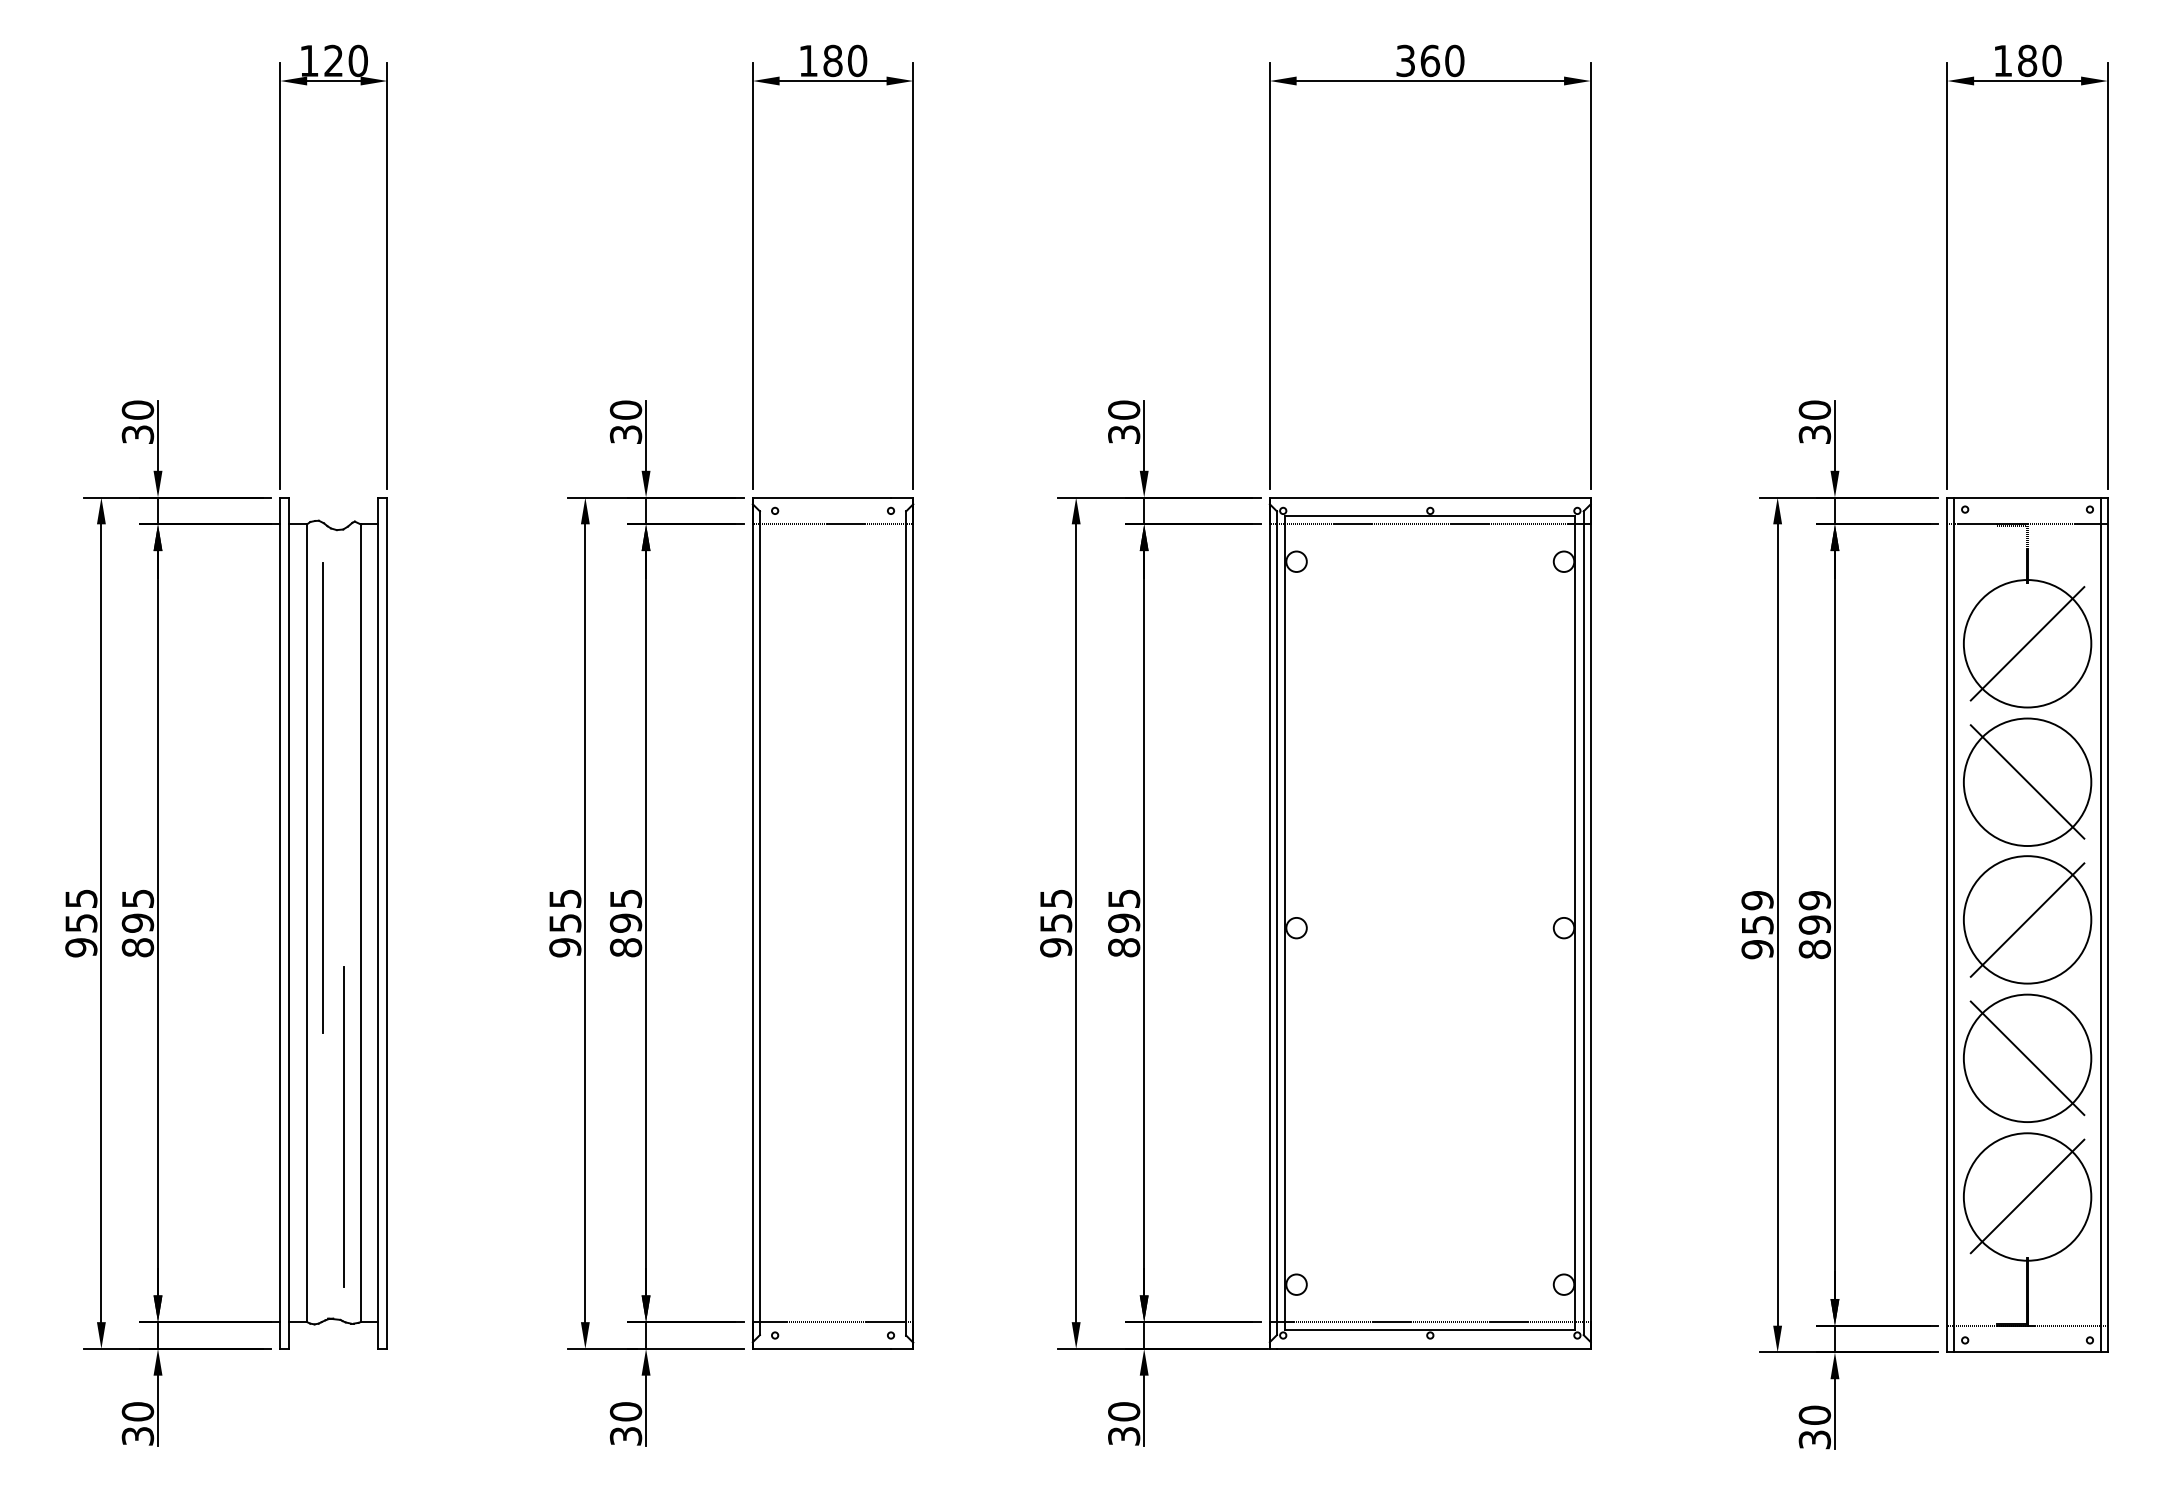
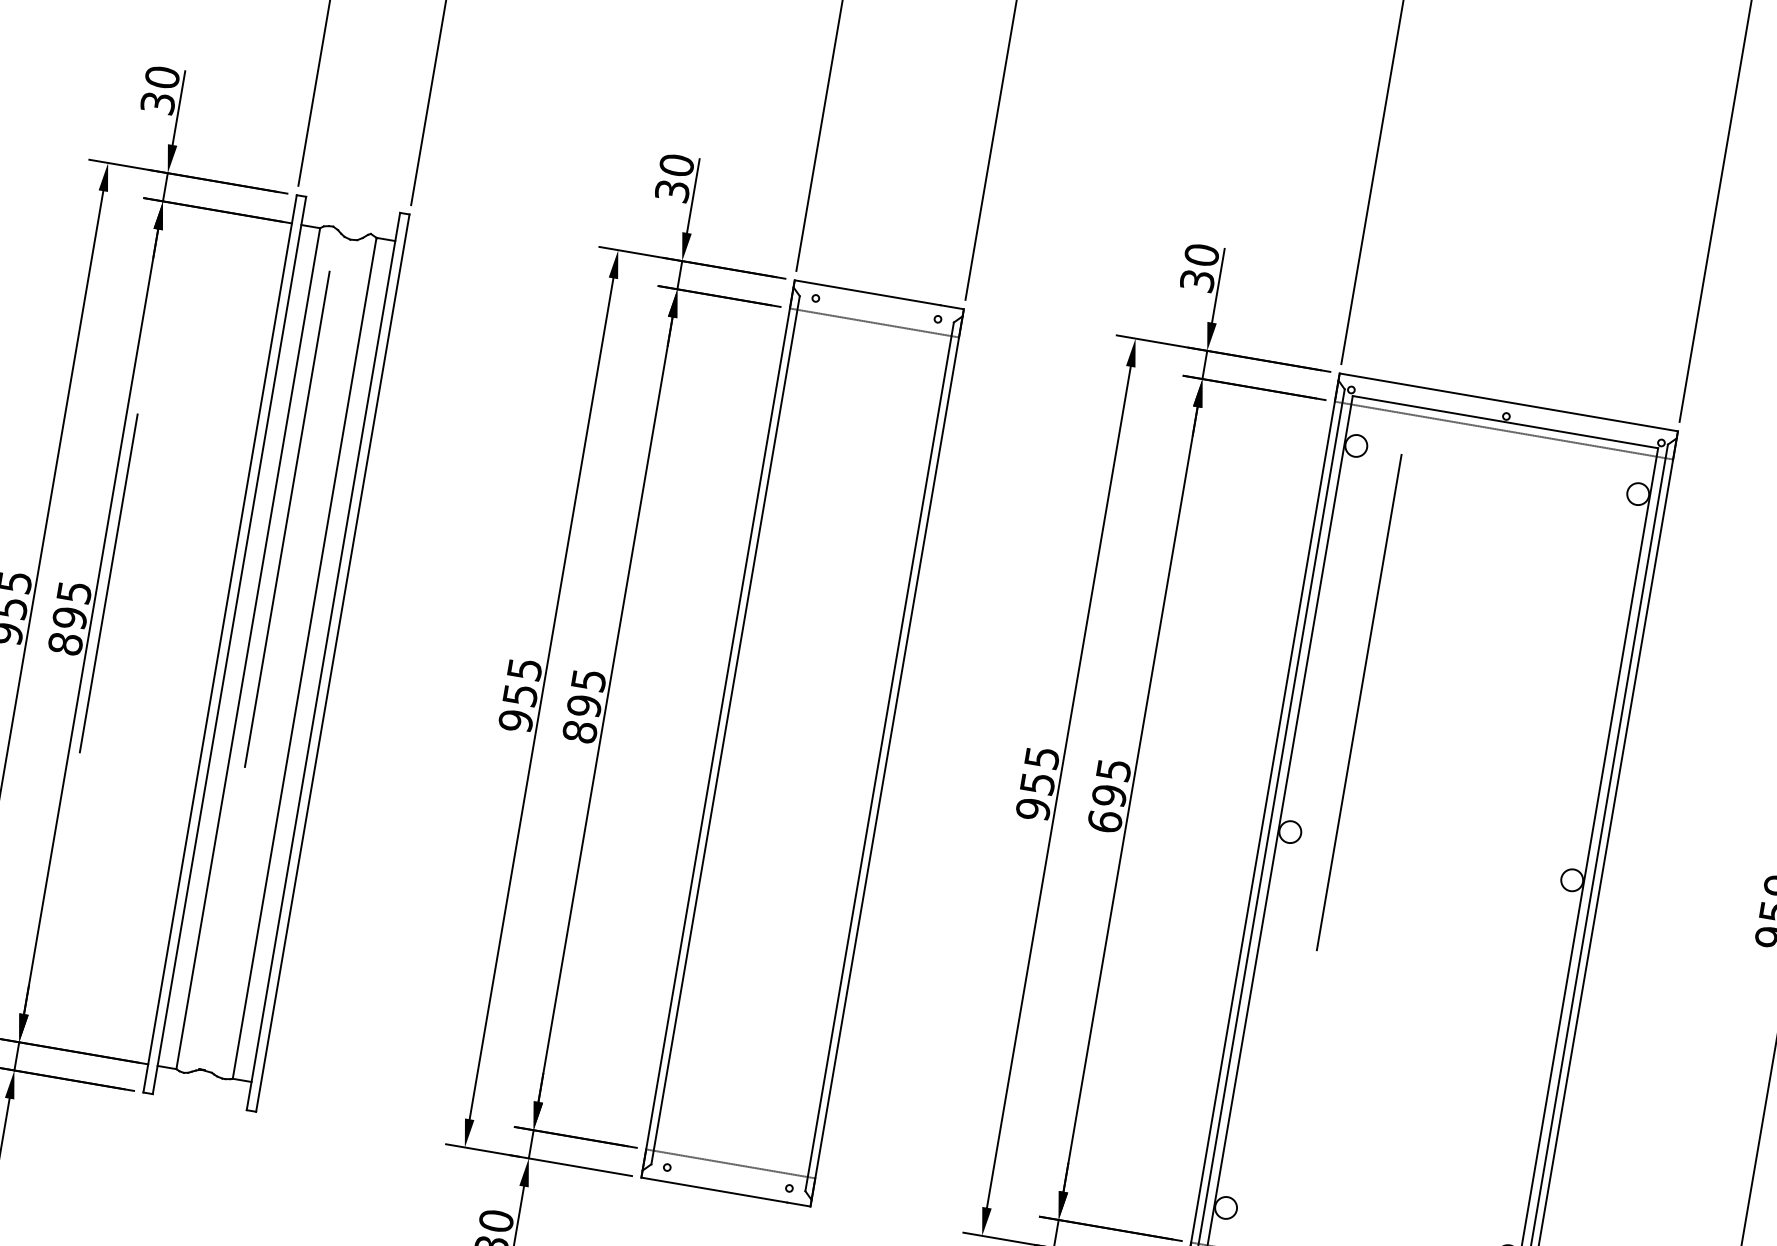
line: (1339, 797) -> (1359, 702), added
text: (1124, 947) -> (1105, 821), 895 -> 695
line: (343, 1126) -> (108, 582), moved

